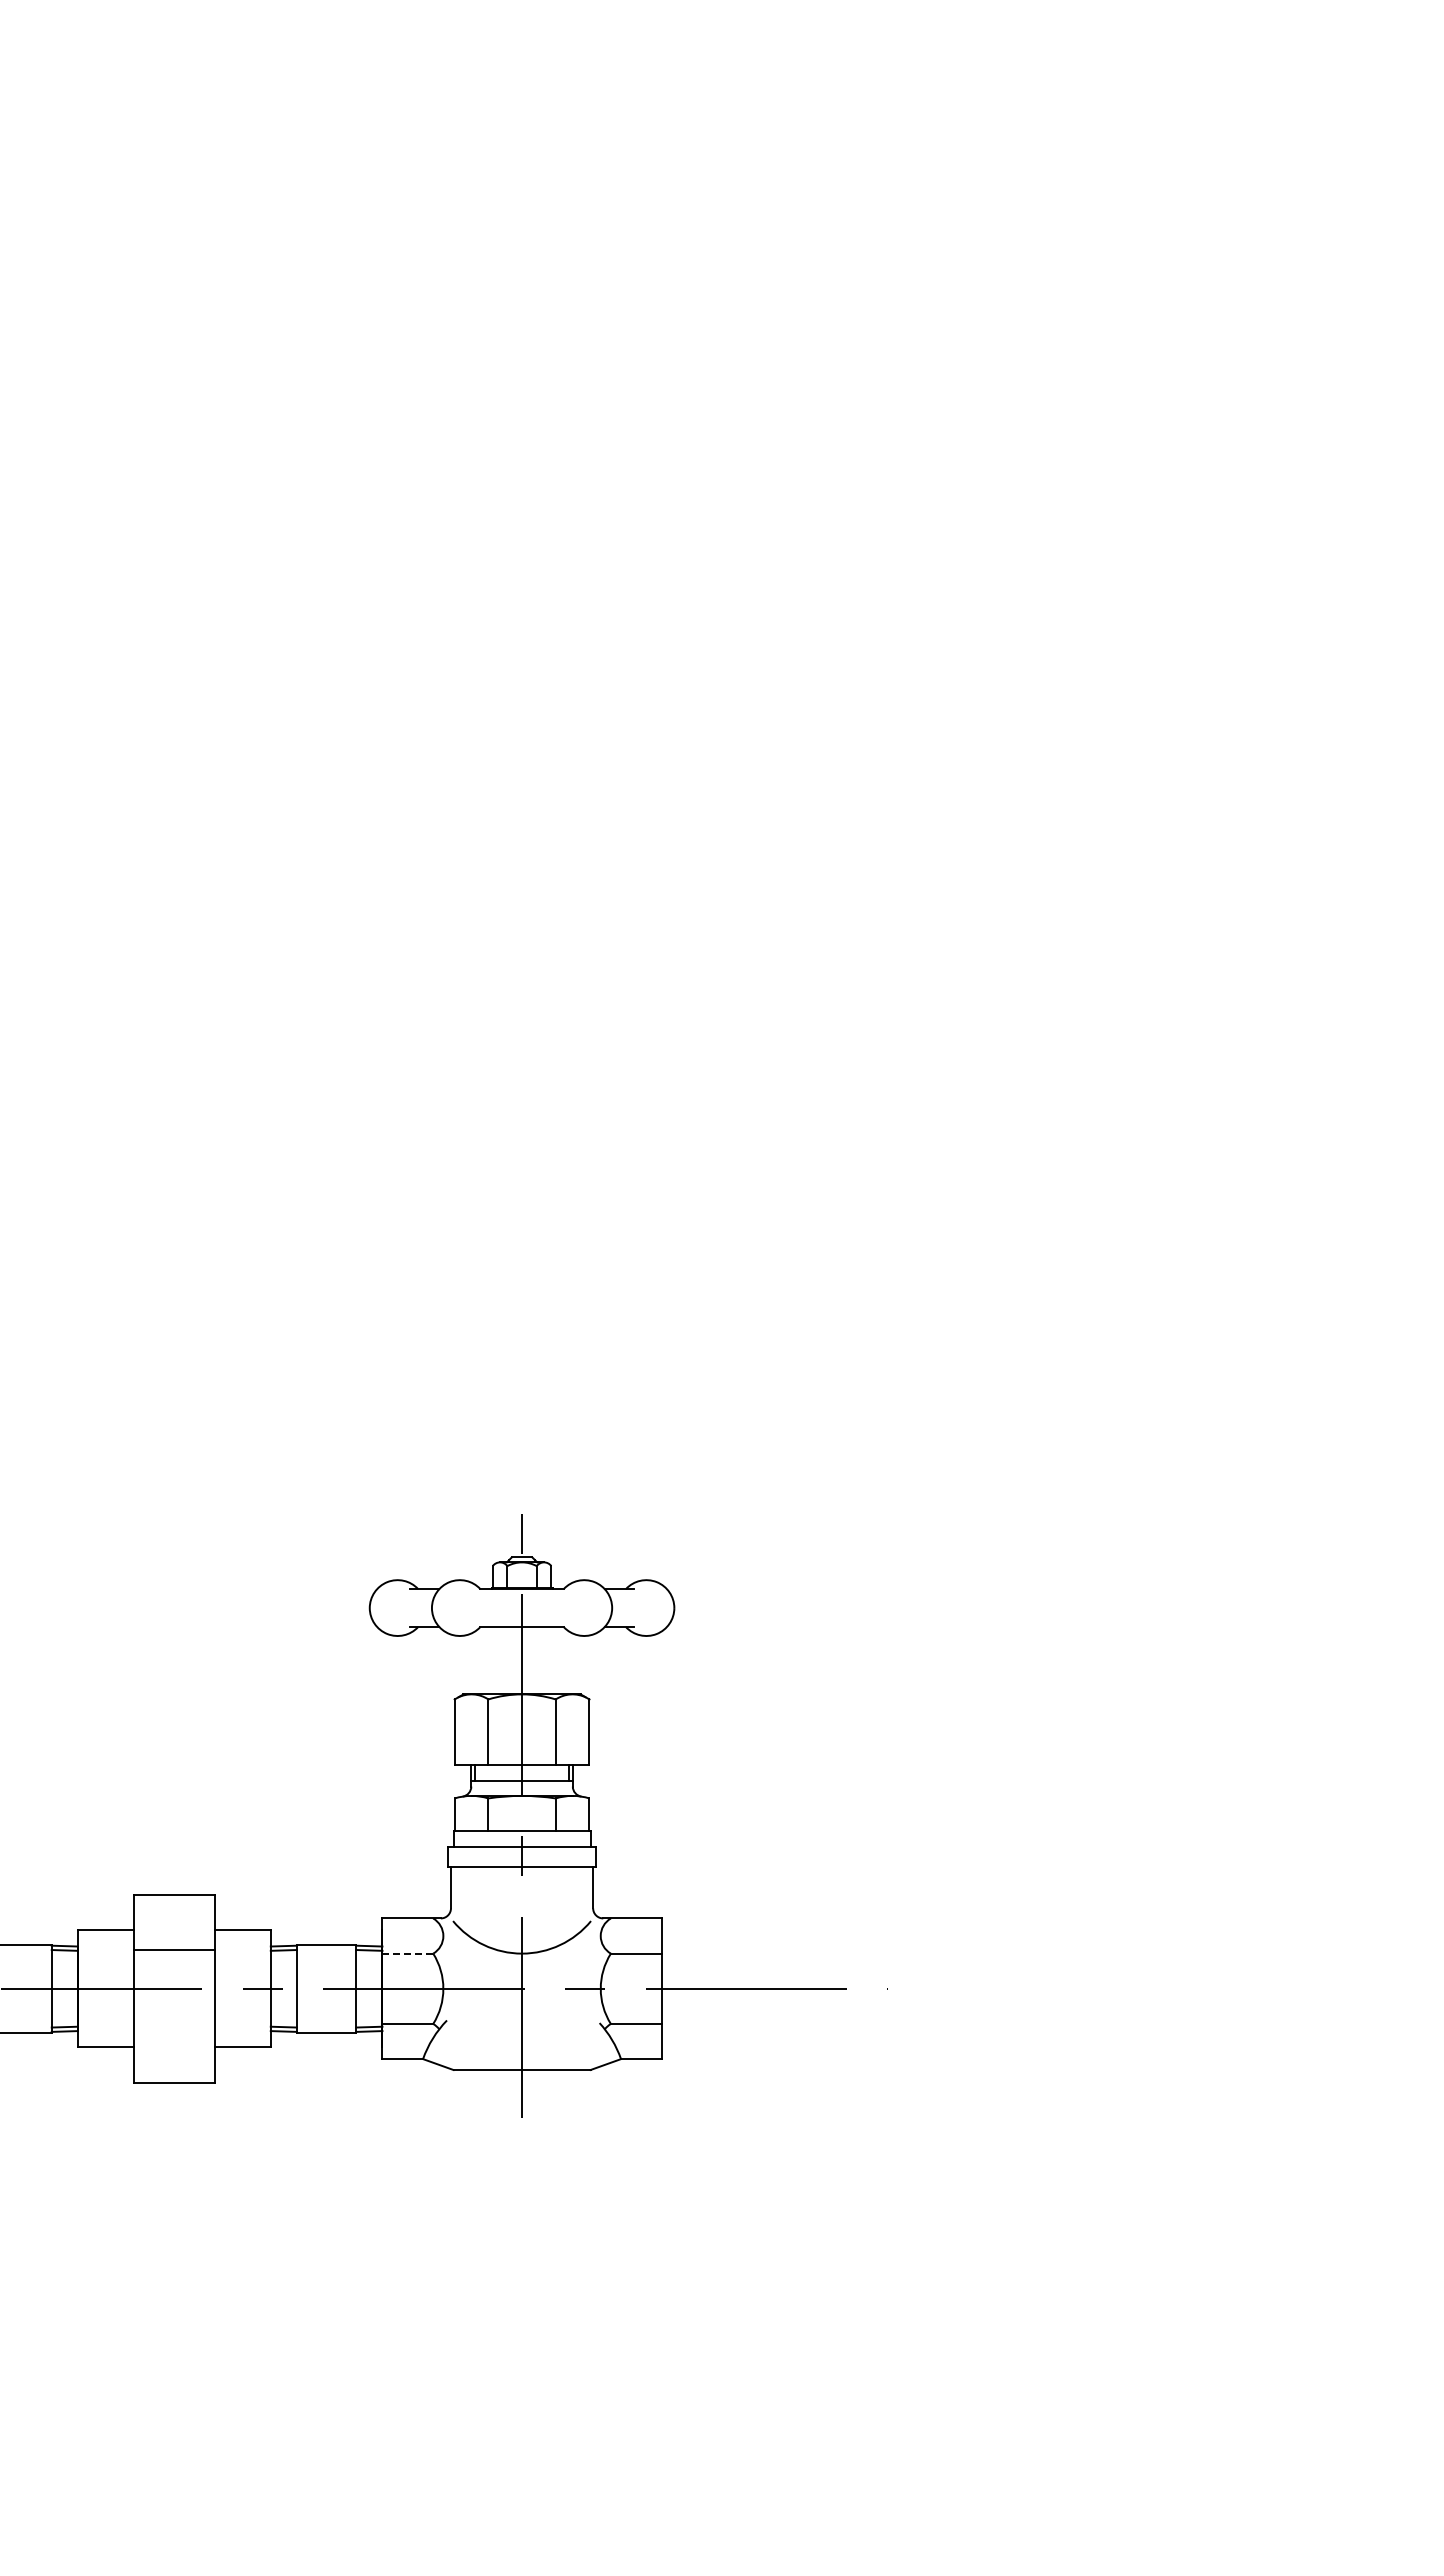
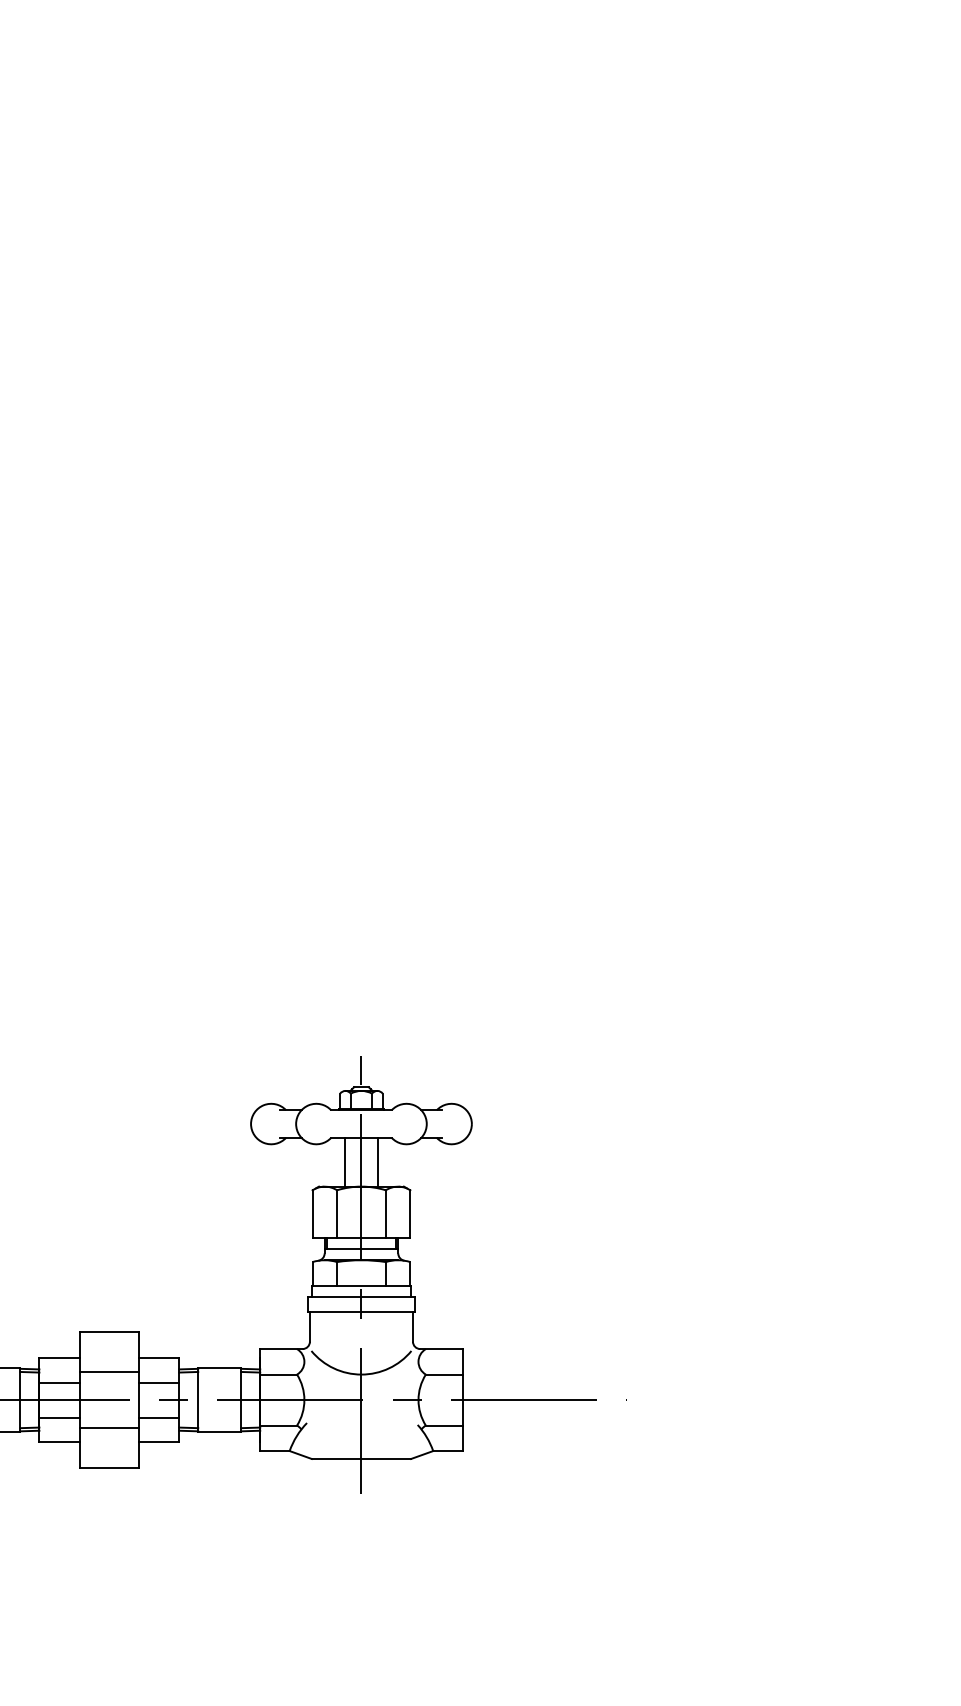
line: (499, 1660) -> (345, 1162), added
line: (544, 1660) -> (377, 1162), added
line: (407, 1953) -> (278, 1374), dashed -> solid
line: (105, 1964) -> (59, 1382), added
line: (242, 1964) -> (158, 1382), added
line: (105, 2012) -> (59, 1417), added
line: (242, 2012) -> (158, 1417), added
line: (173, 2027) -> (108, 1428), added

